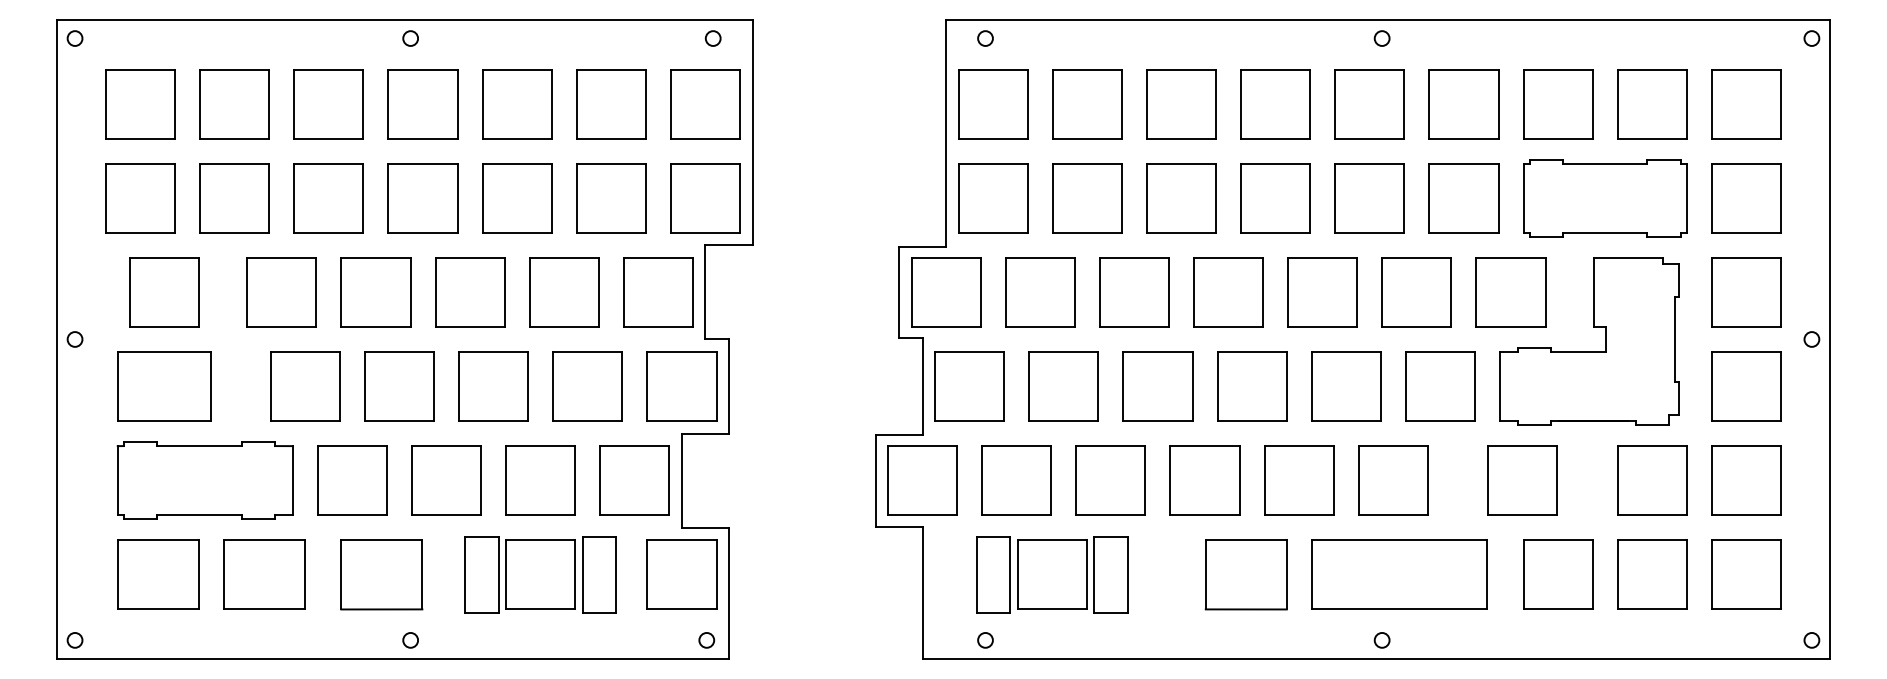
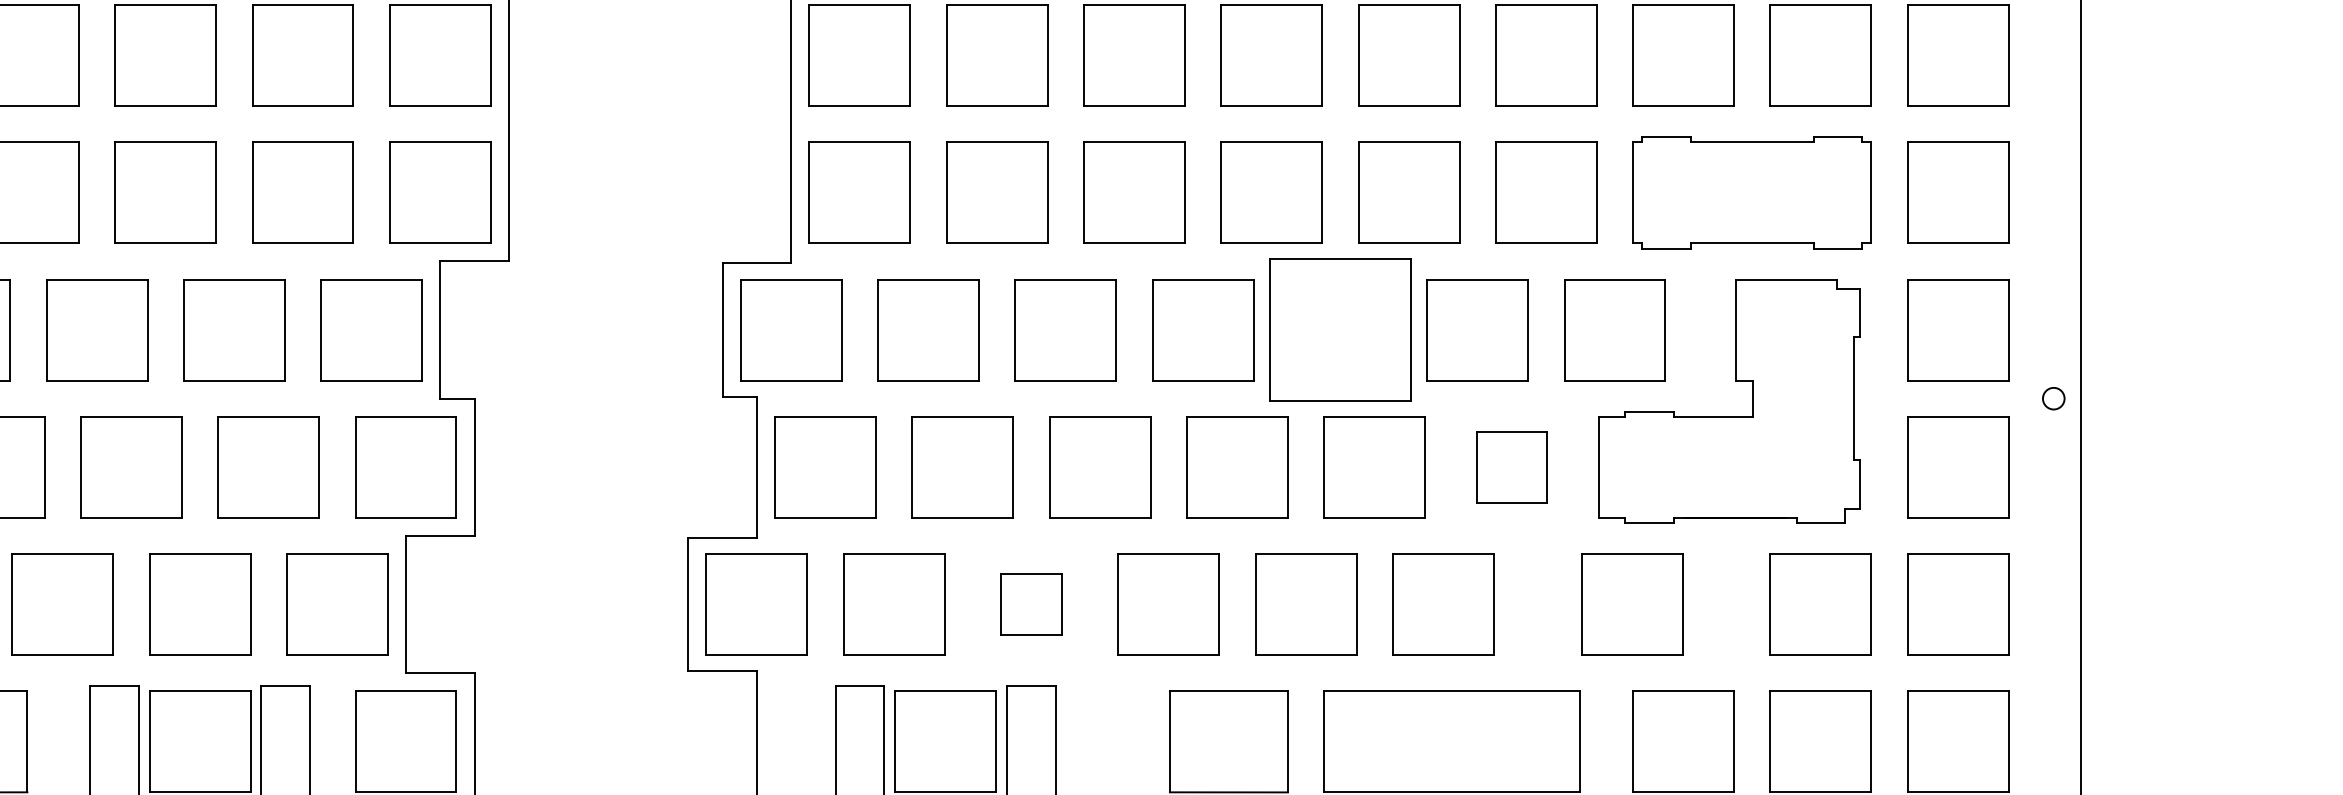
part: (1322, 292) -> (1340, 330), size x1.4
part: (1440, 386) -> (1512, 467), size x0.7
part: (1110, 480) -> (1030, 604), size x0.6

